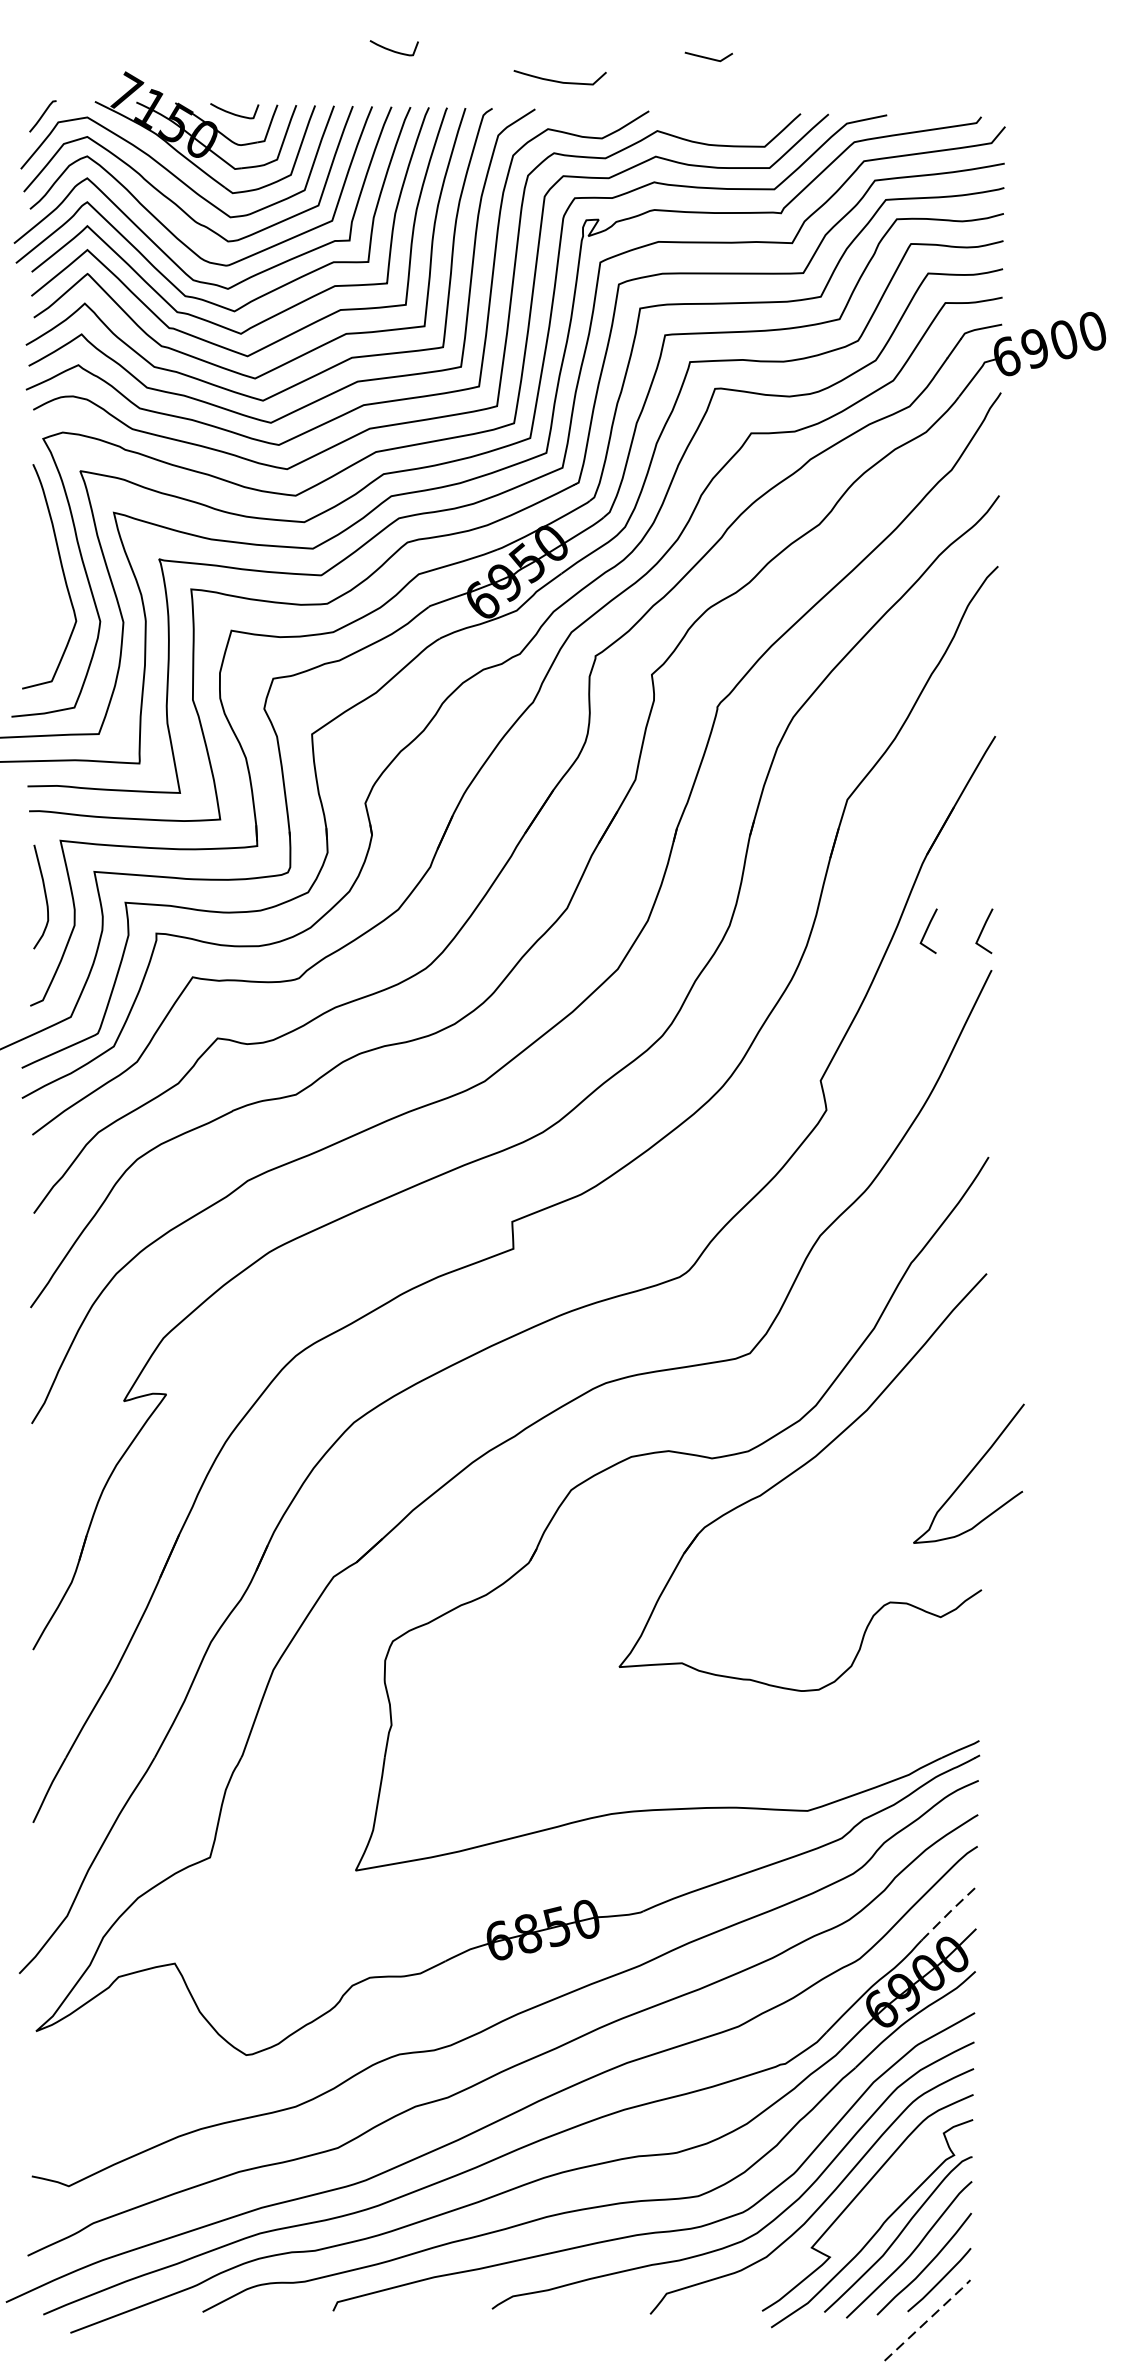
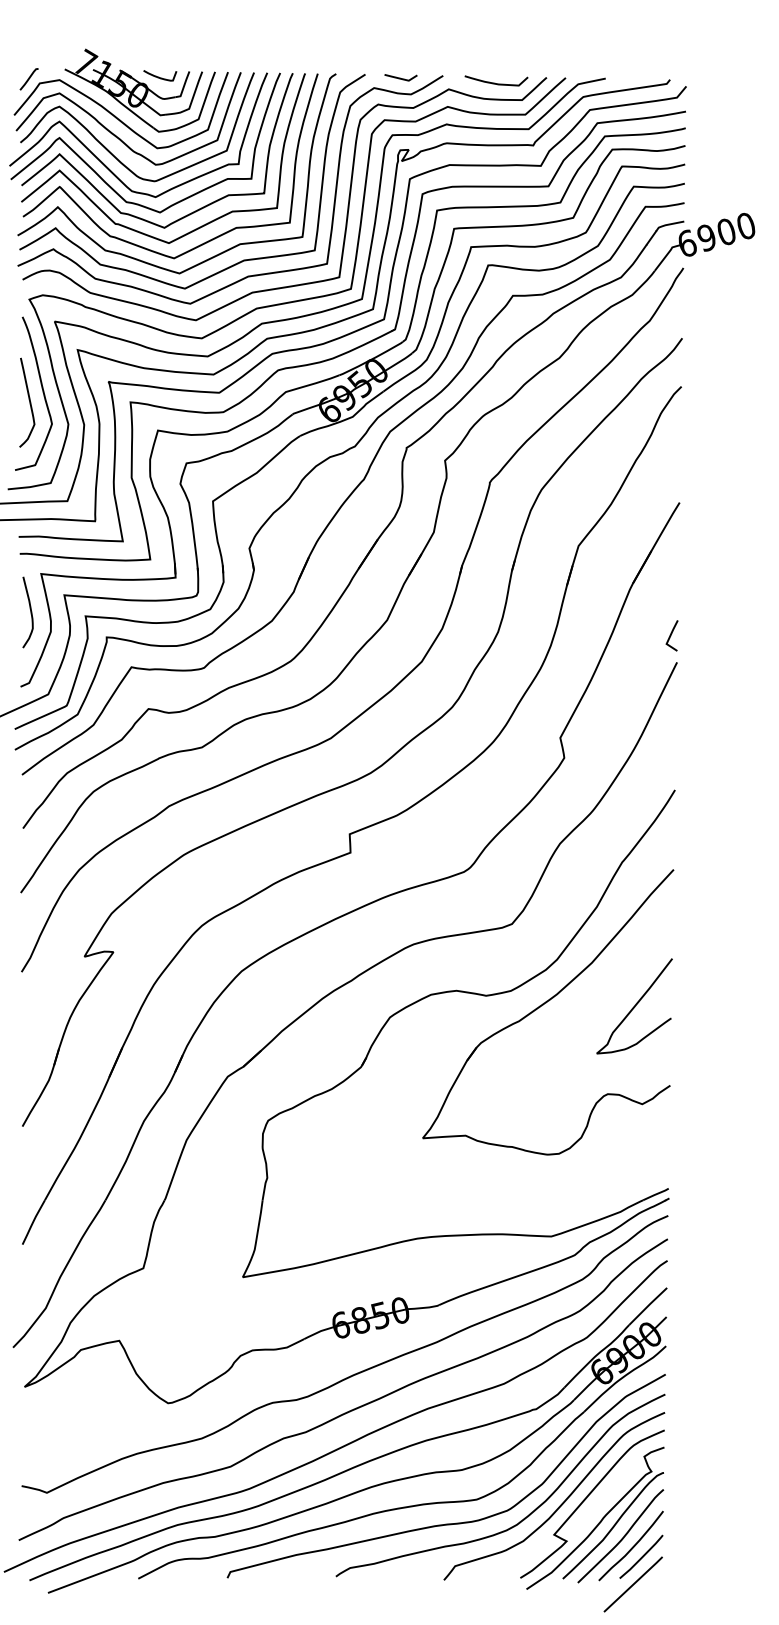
curve: (394, 50) -> (269, 34), removed
curve: (708, 56) -> (400, 77), moved
curve: (558, 79) -> (495, 82), moved
curve: (43, 589) -> (29, 402), added
curve: (927, 930) -> (633, 635), removed
curve: (968, 1474) -> (634, 1006), moved
line: (949, 1911) -> (648, 1305), dashed -> solid
line: (929, 2319) -> (634, 1583), dashed -> solid

